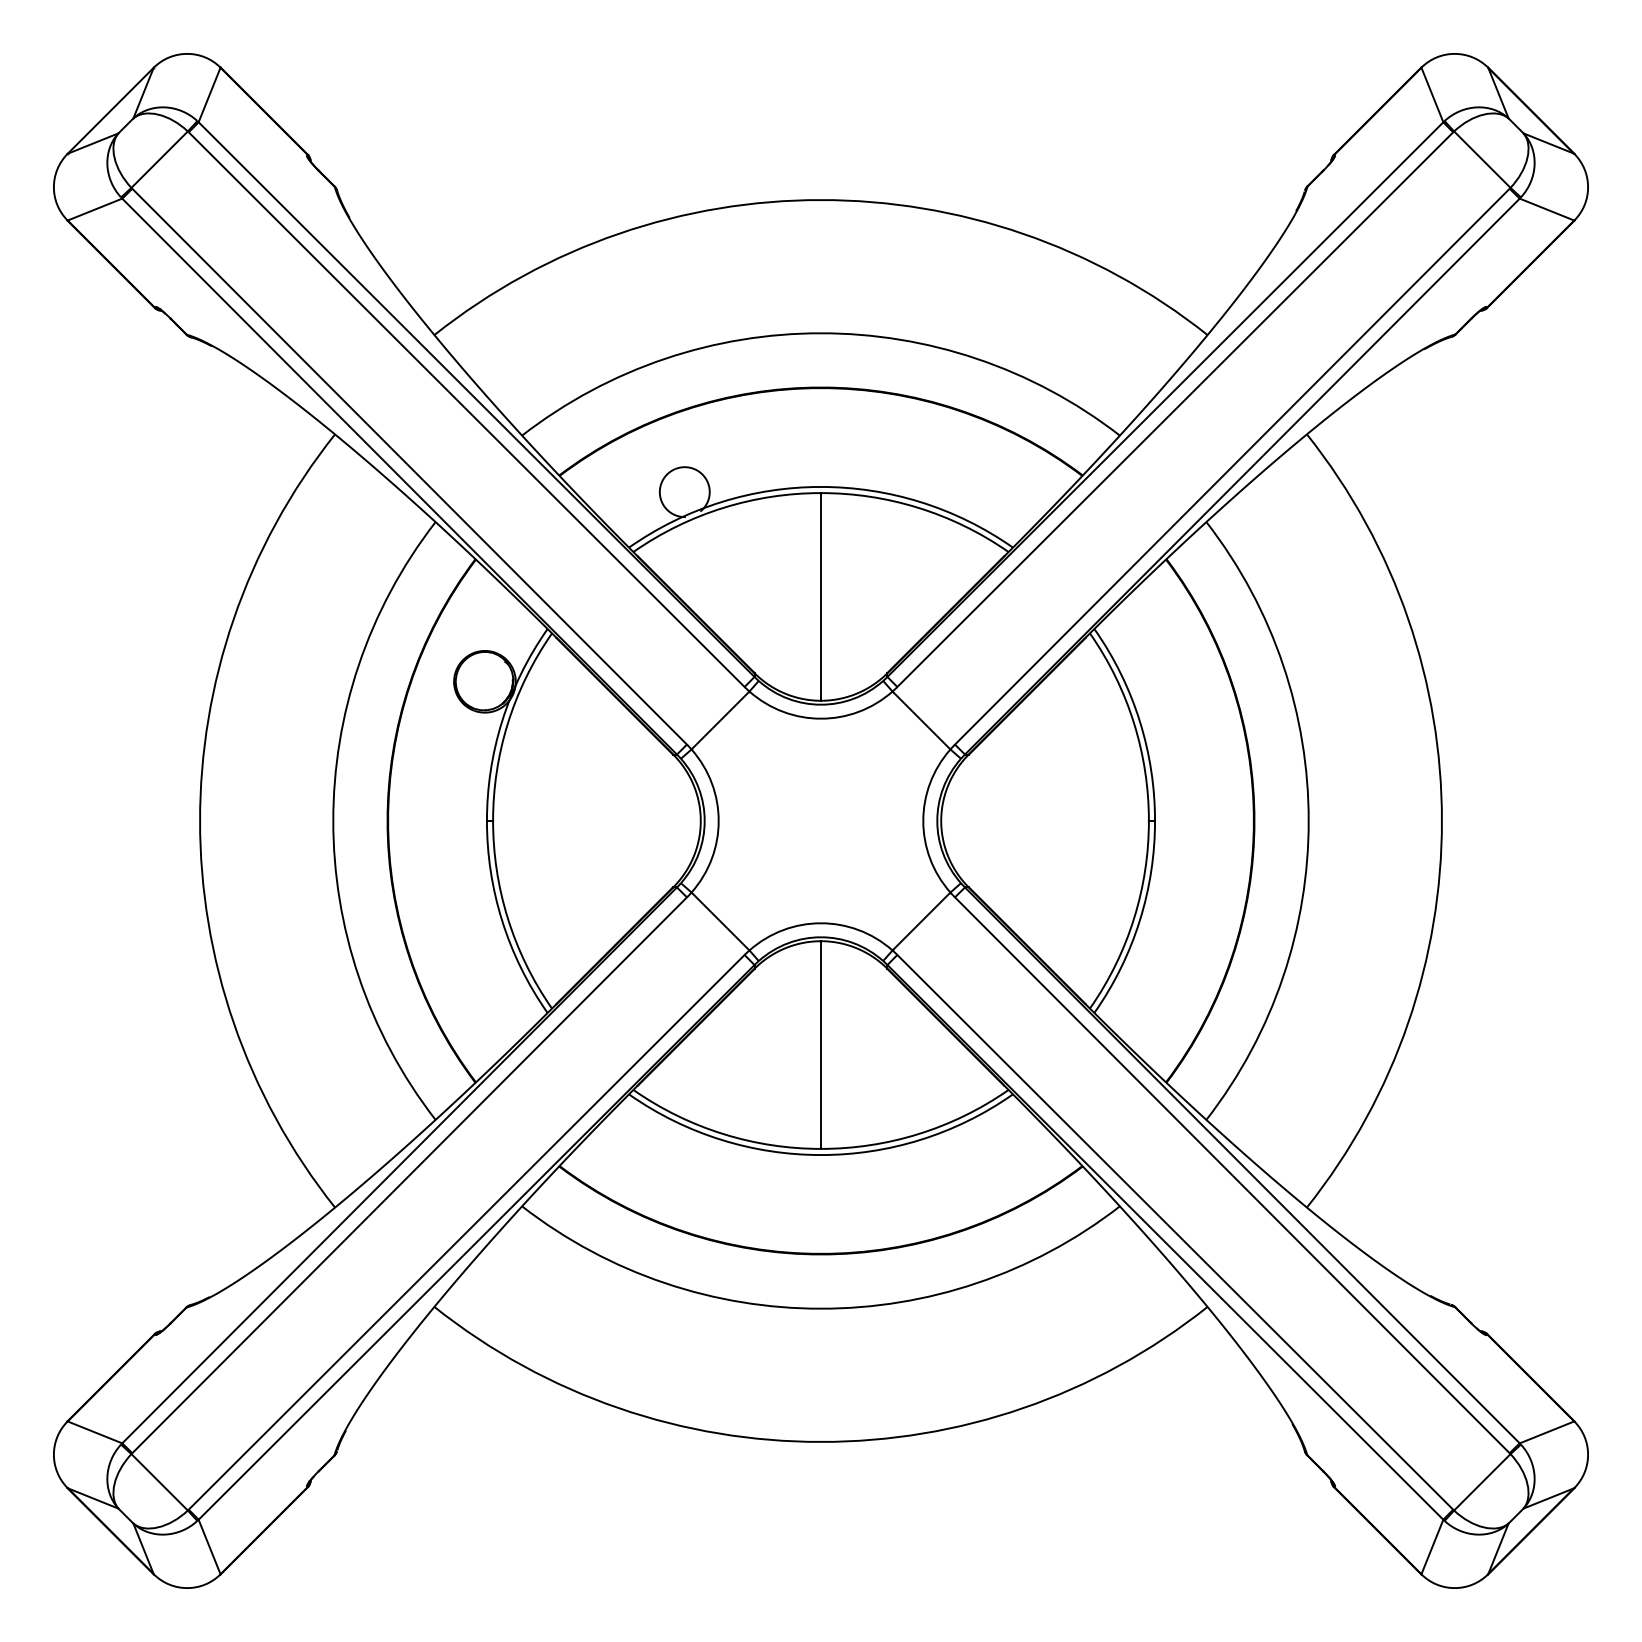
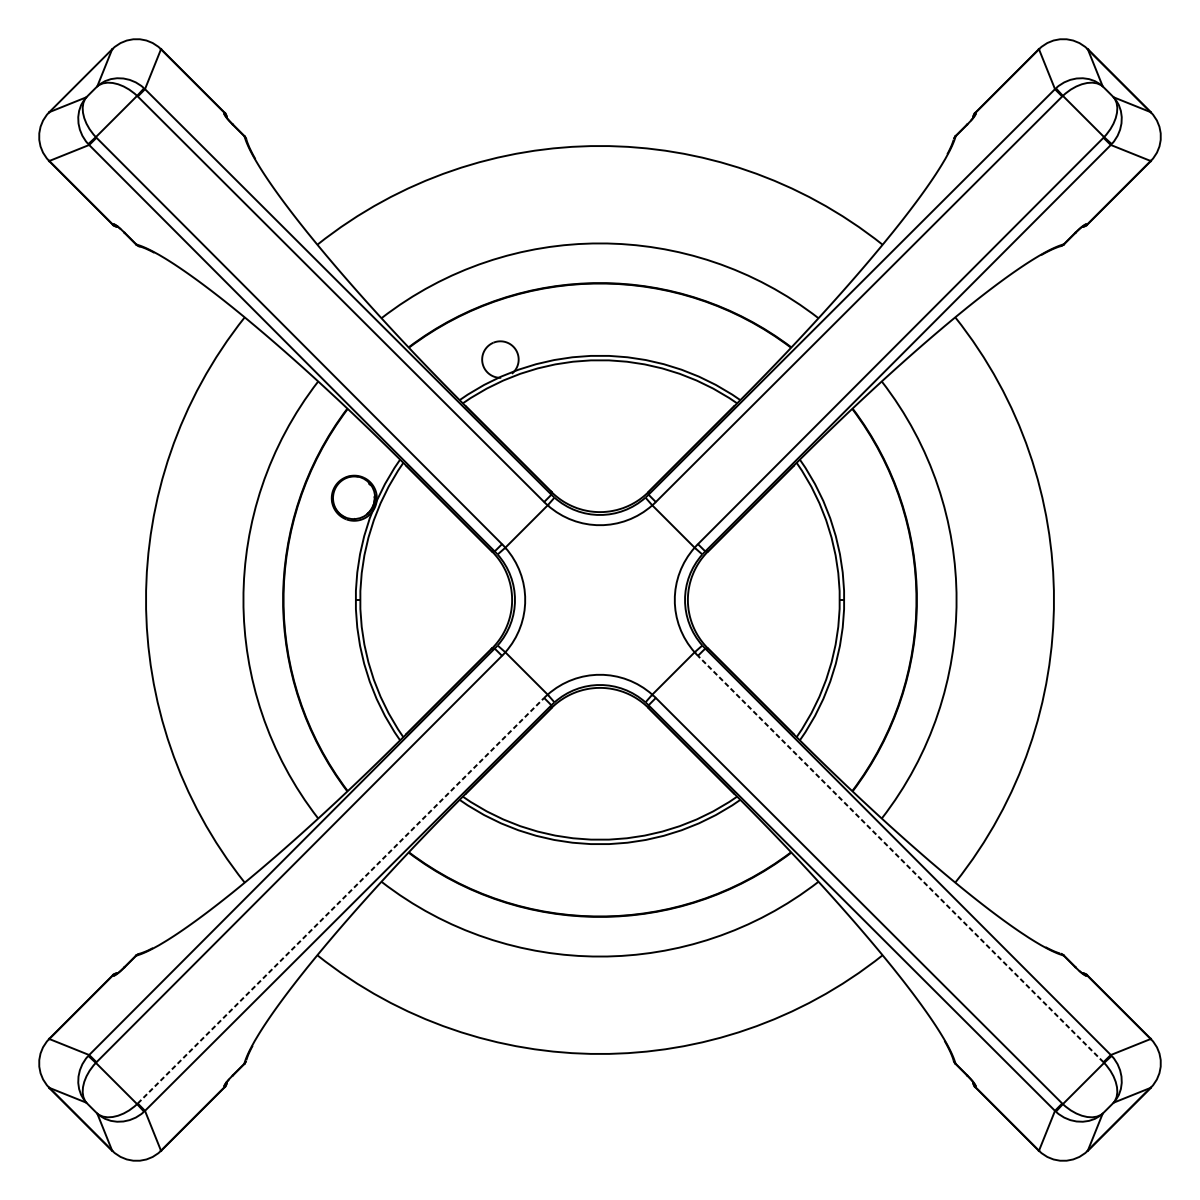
line: (820, 596) -> (599, 435), removed
line: (820, 1044) -> (599, 763), removed
line: (1232, 1175) -> (900, 859), solid -> dashed
line: (466, 1232) -> (340, 900), solid -> dashed

